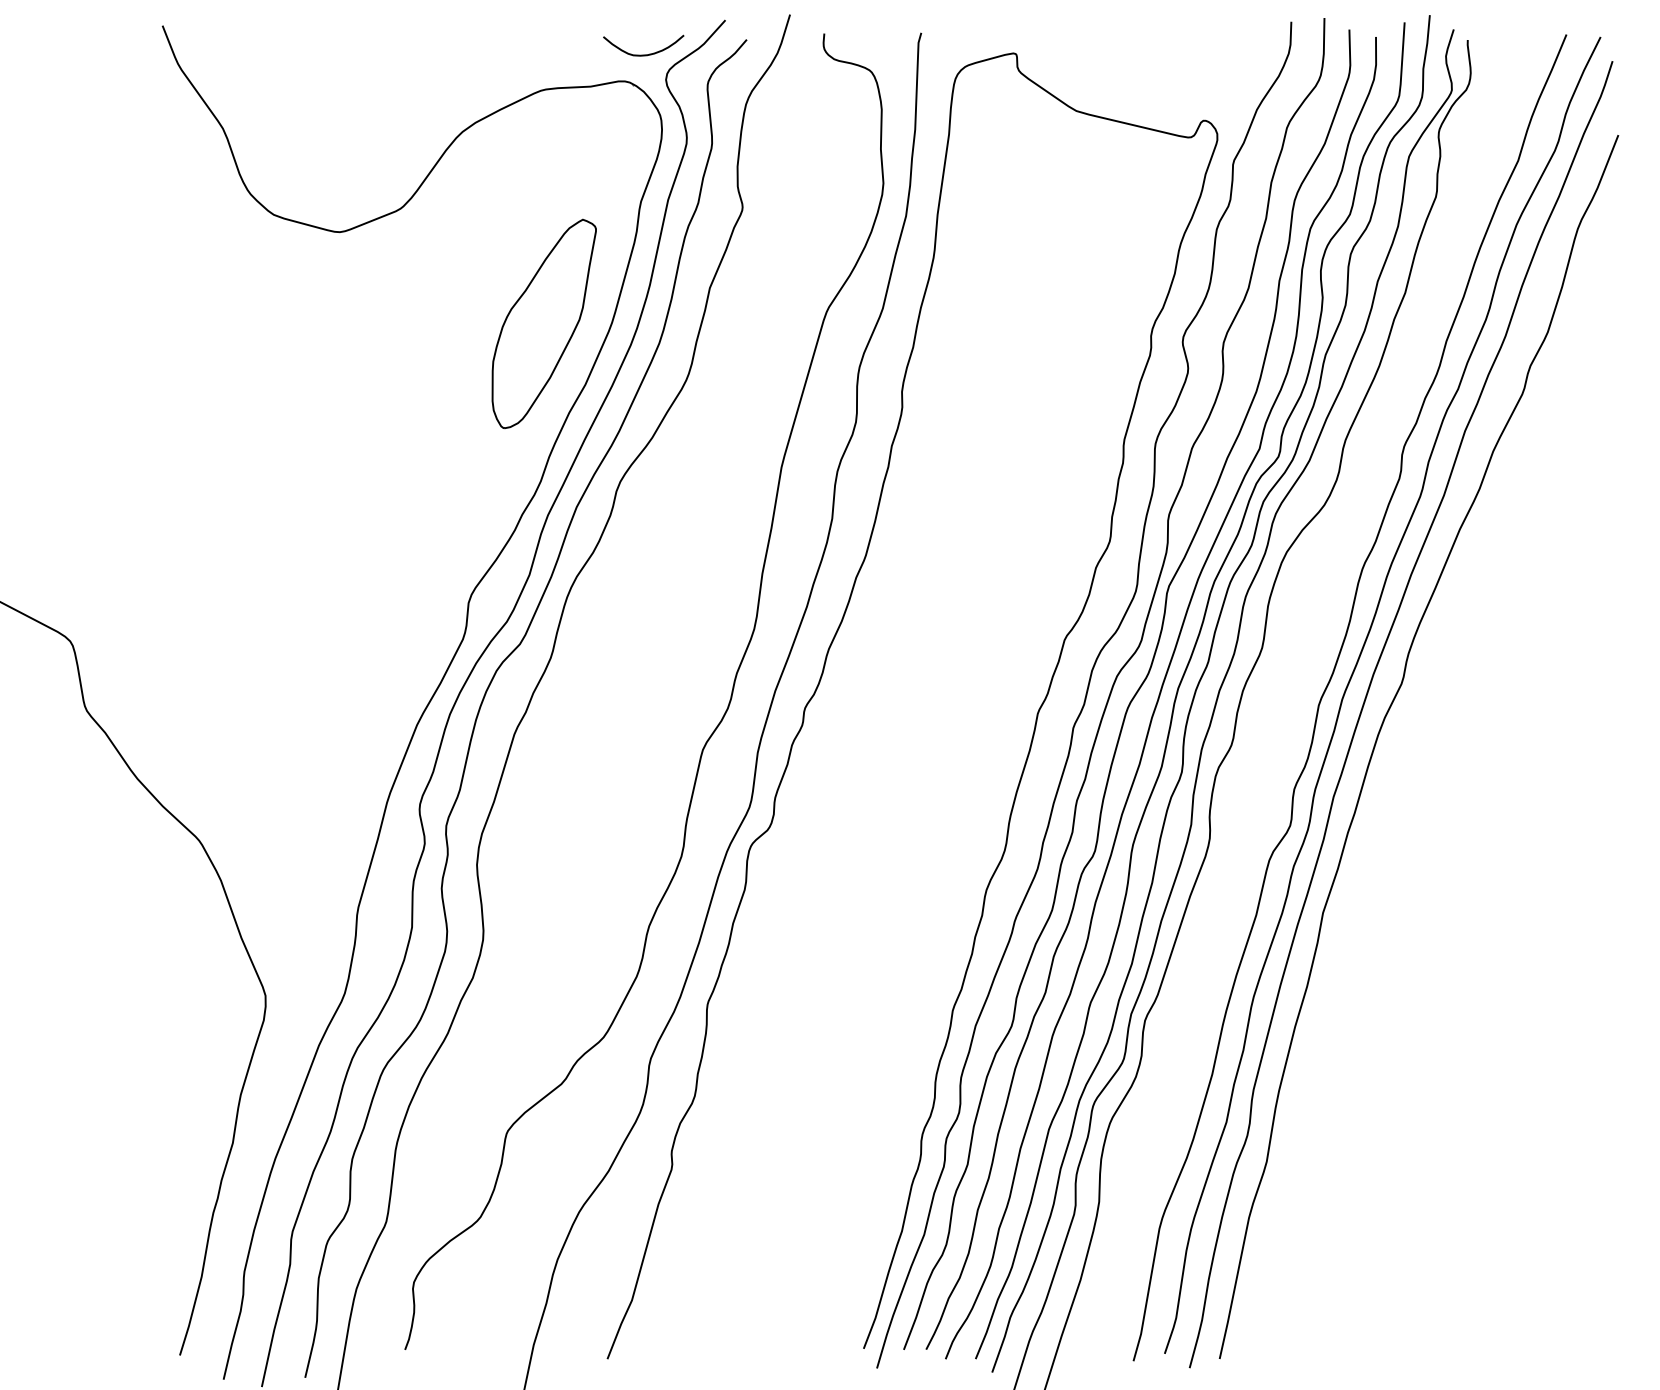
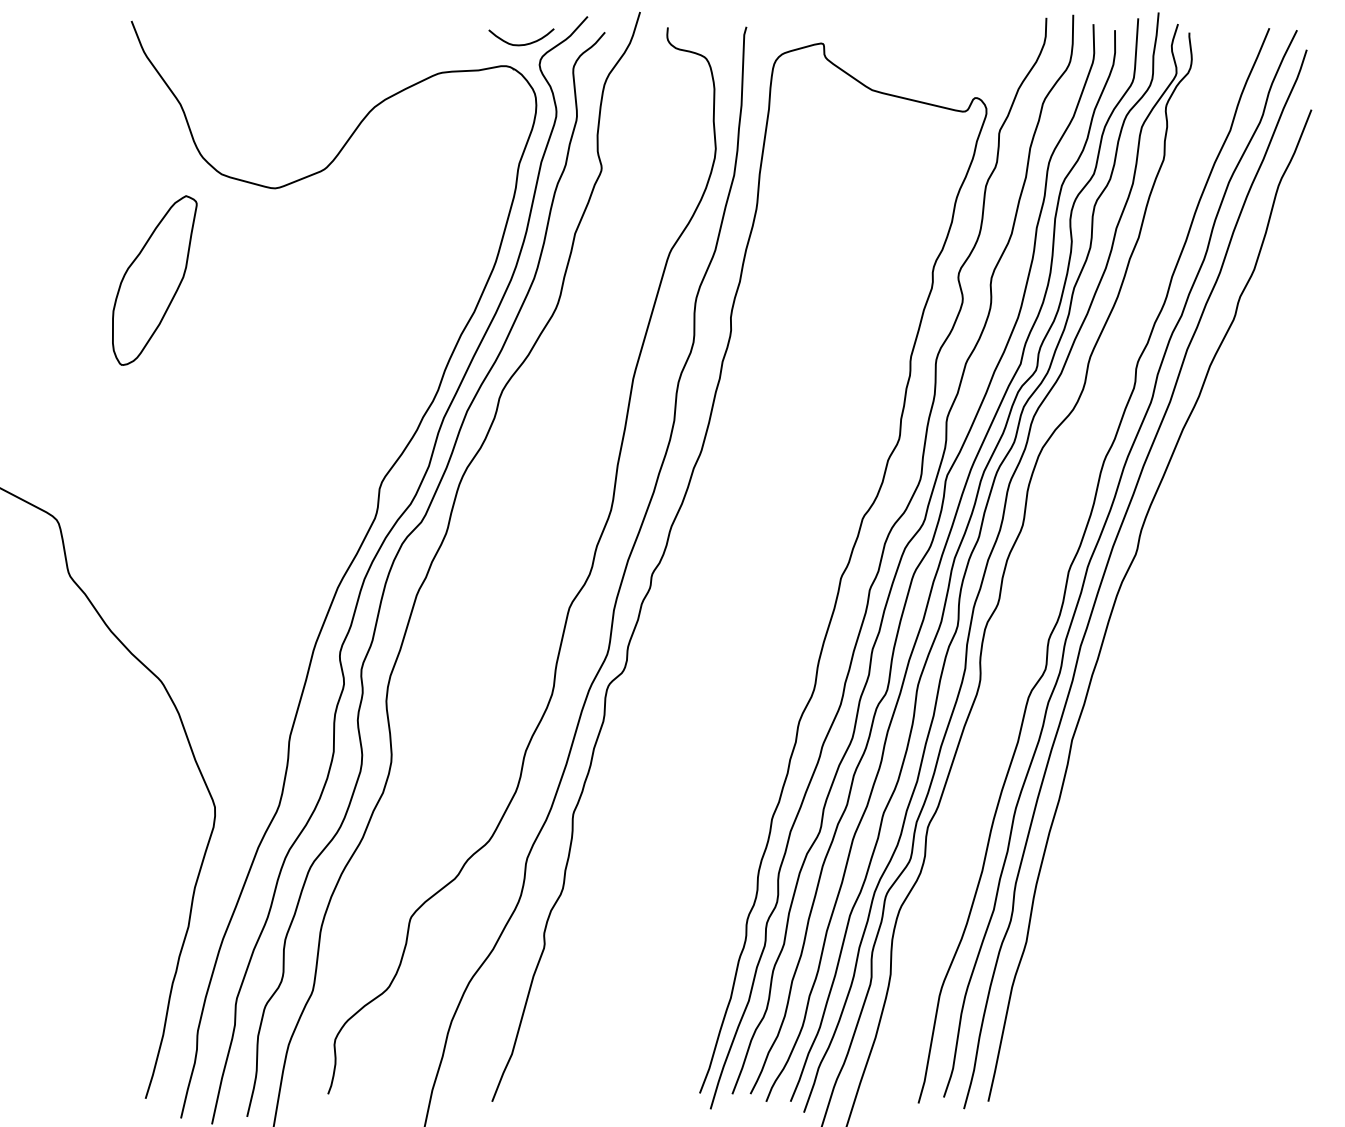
part: (543, 323) -> (154, 280), moved

